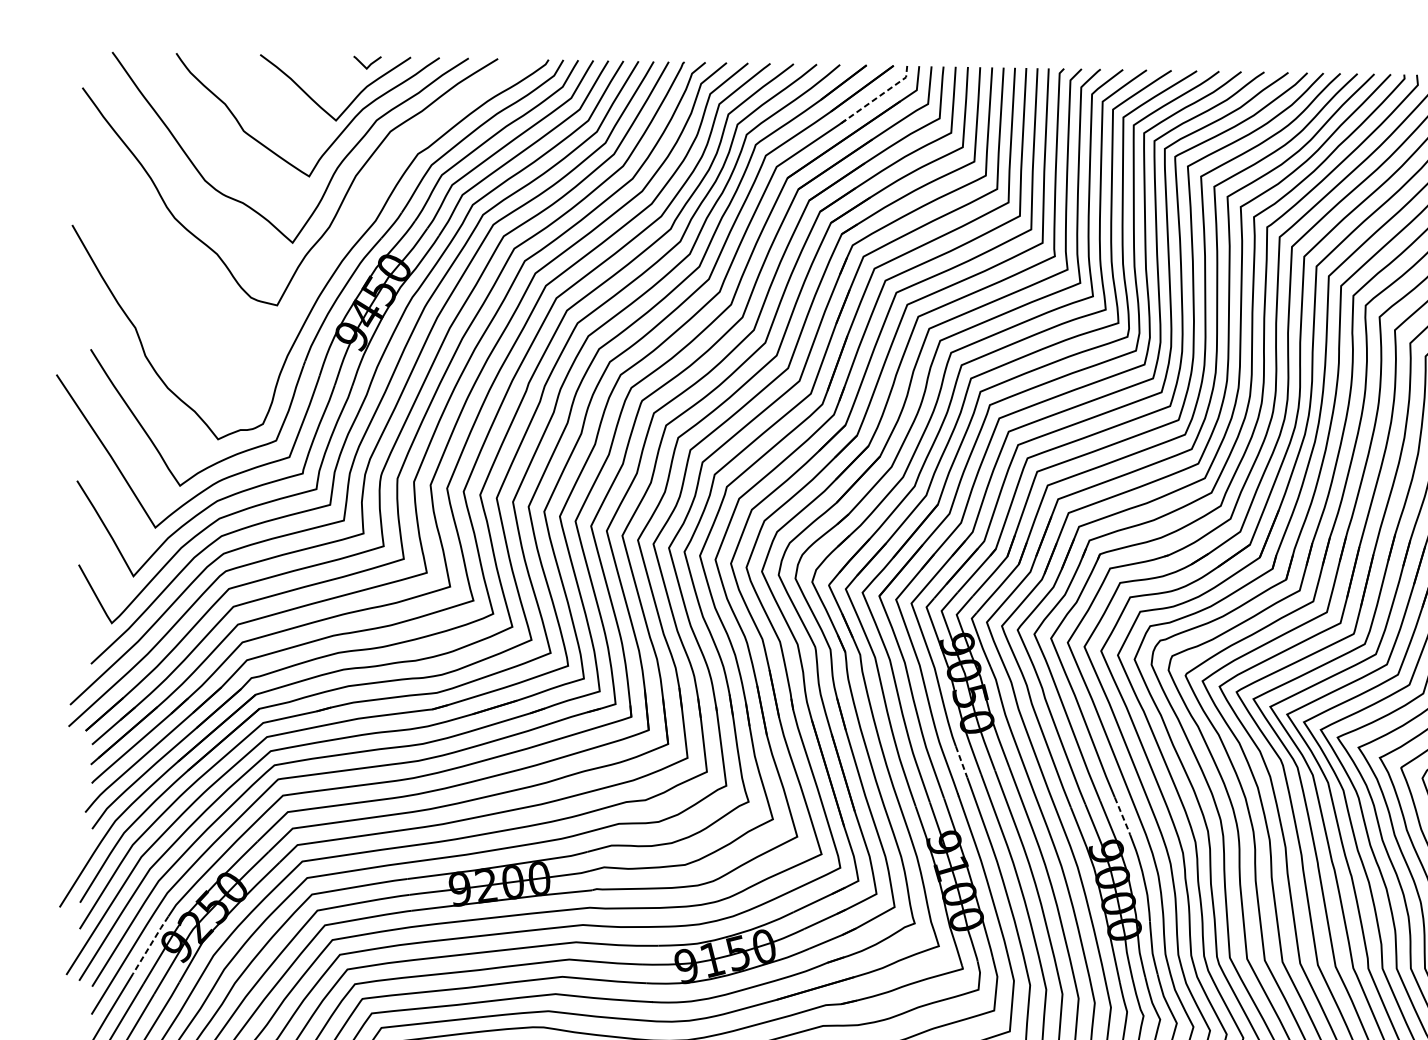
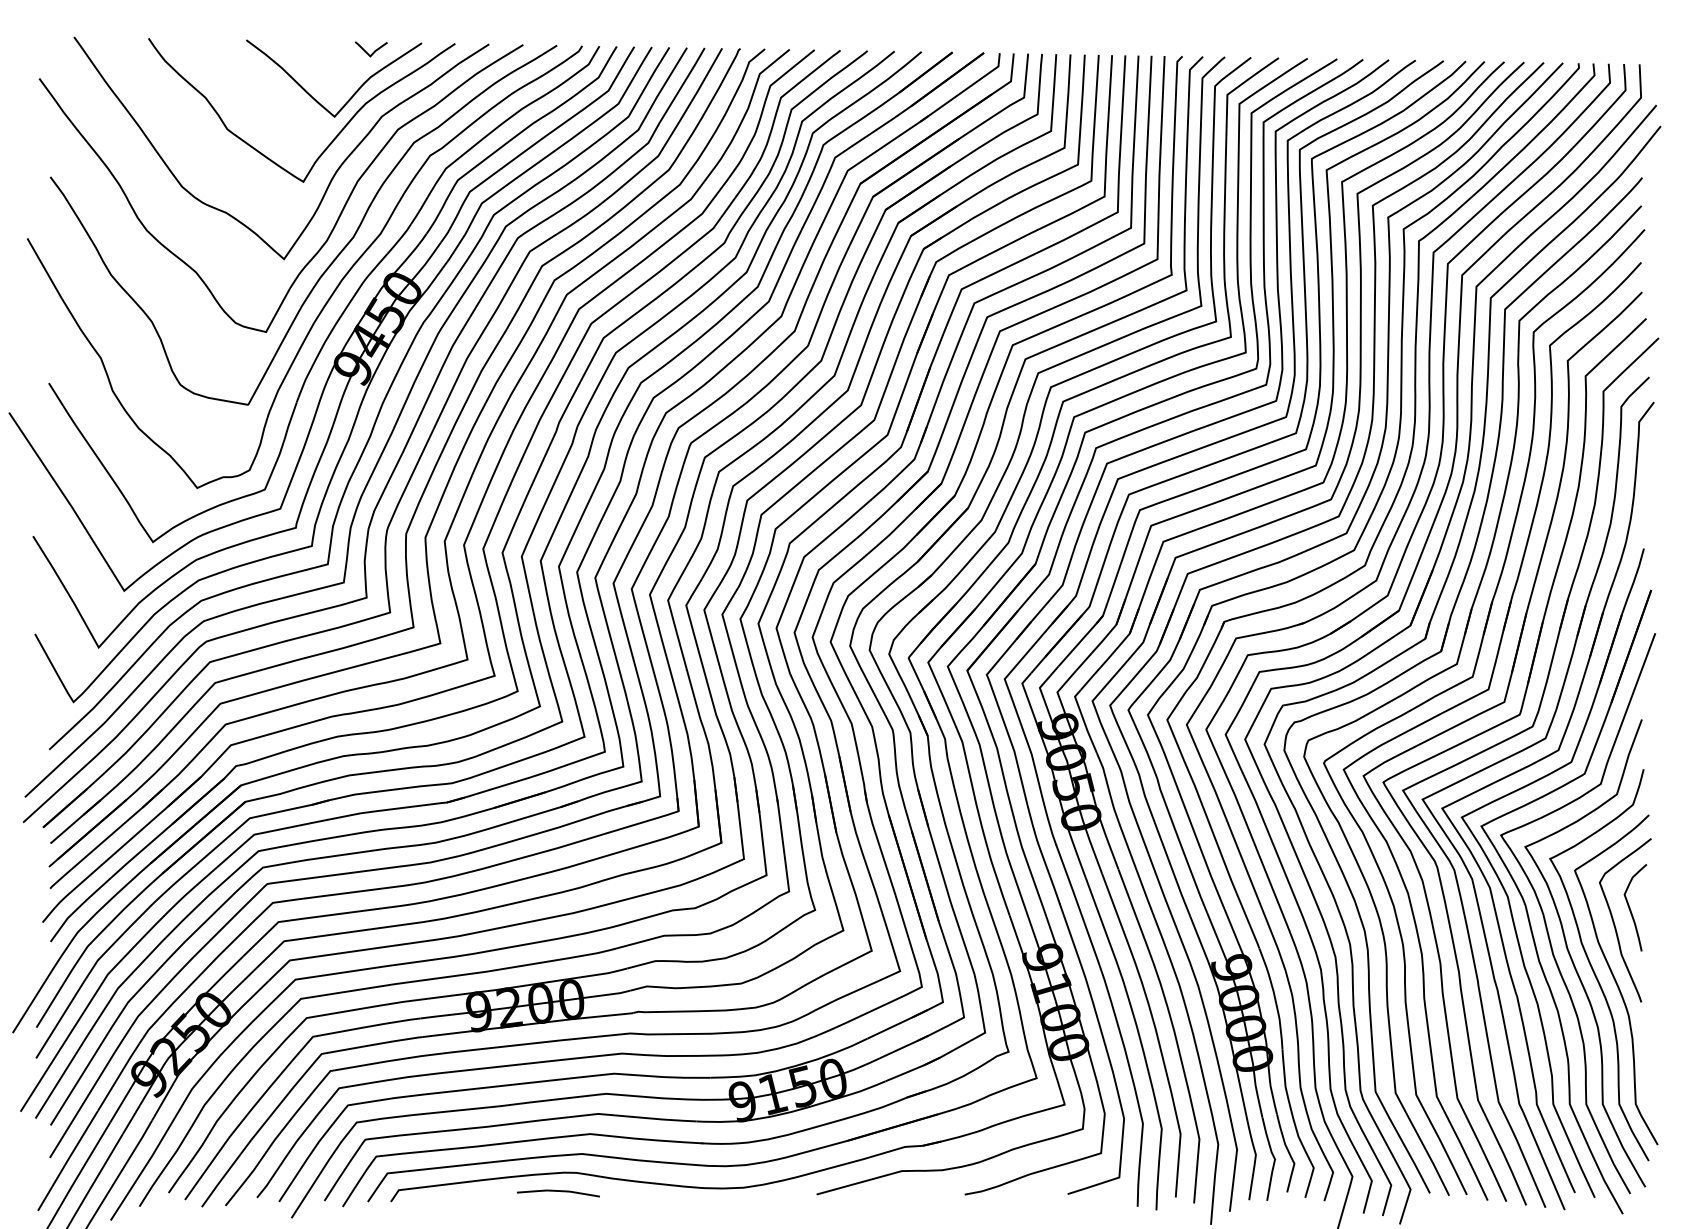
line: (876, 98) -> (964, 90), dashed -> solid
curve: (338, 238) -> (337, 254), added
line: (961, 762) -> (1063, 864), dashed -> solid
line: (1122, 816) -> (1250, 927), dashed -> solid
line: (150, 944) -> (118, 1076), dashed -> solid

